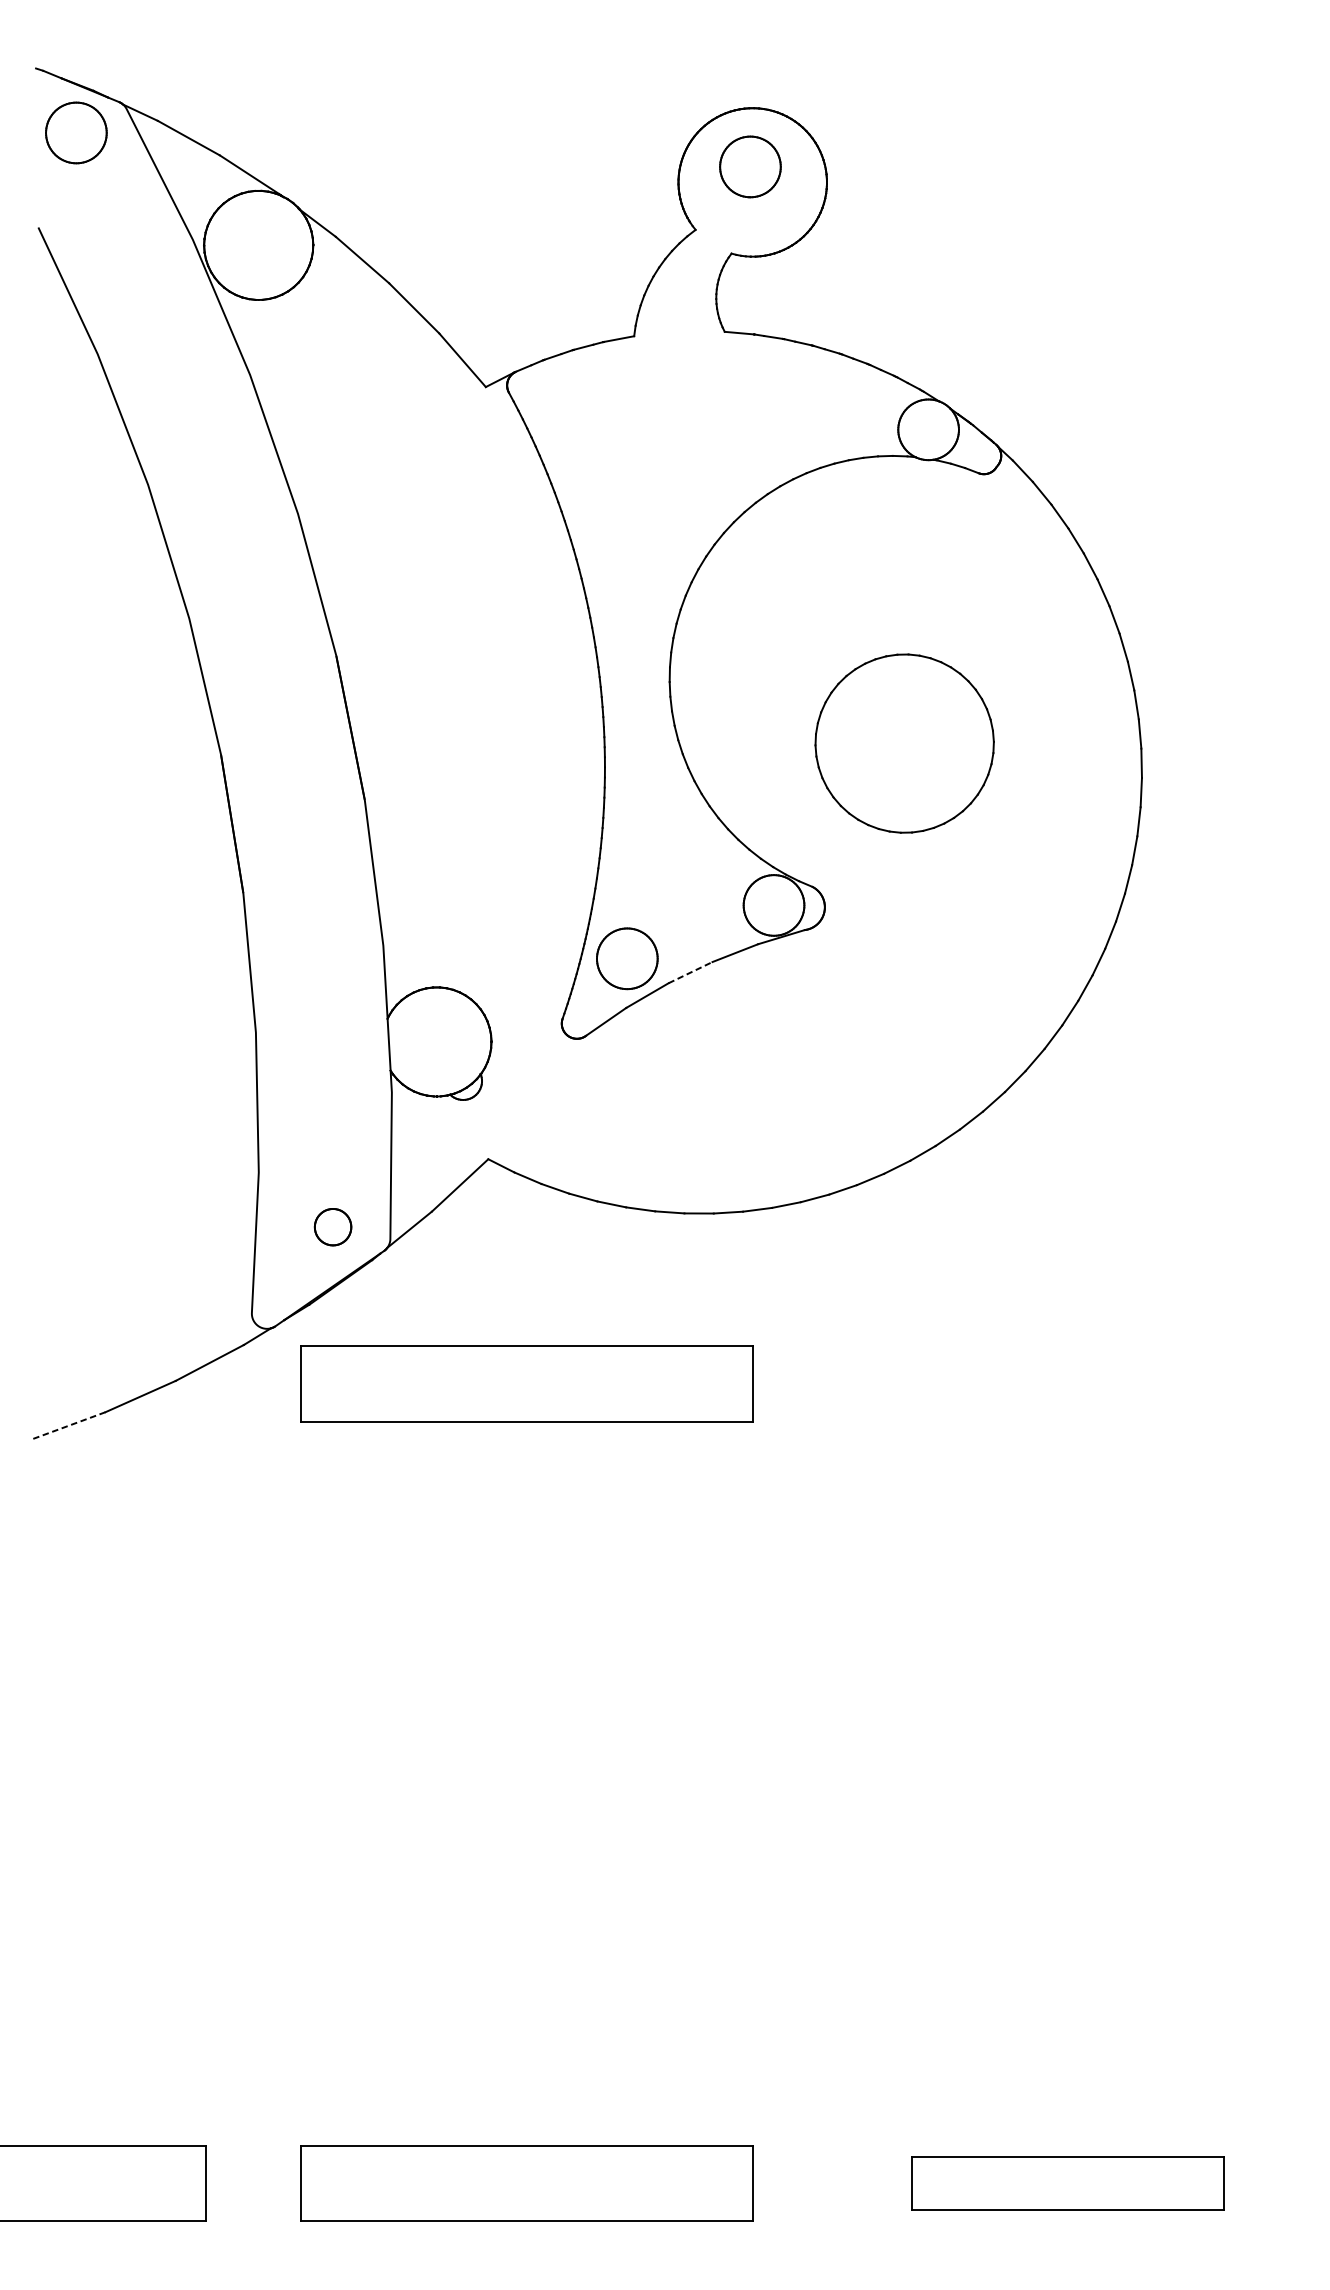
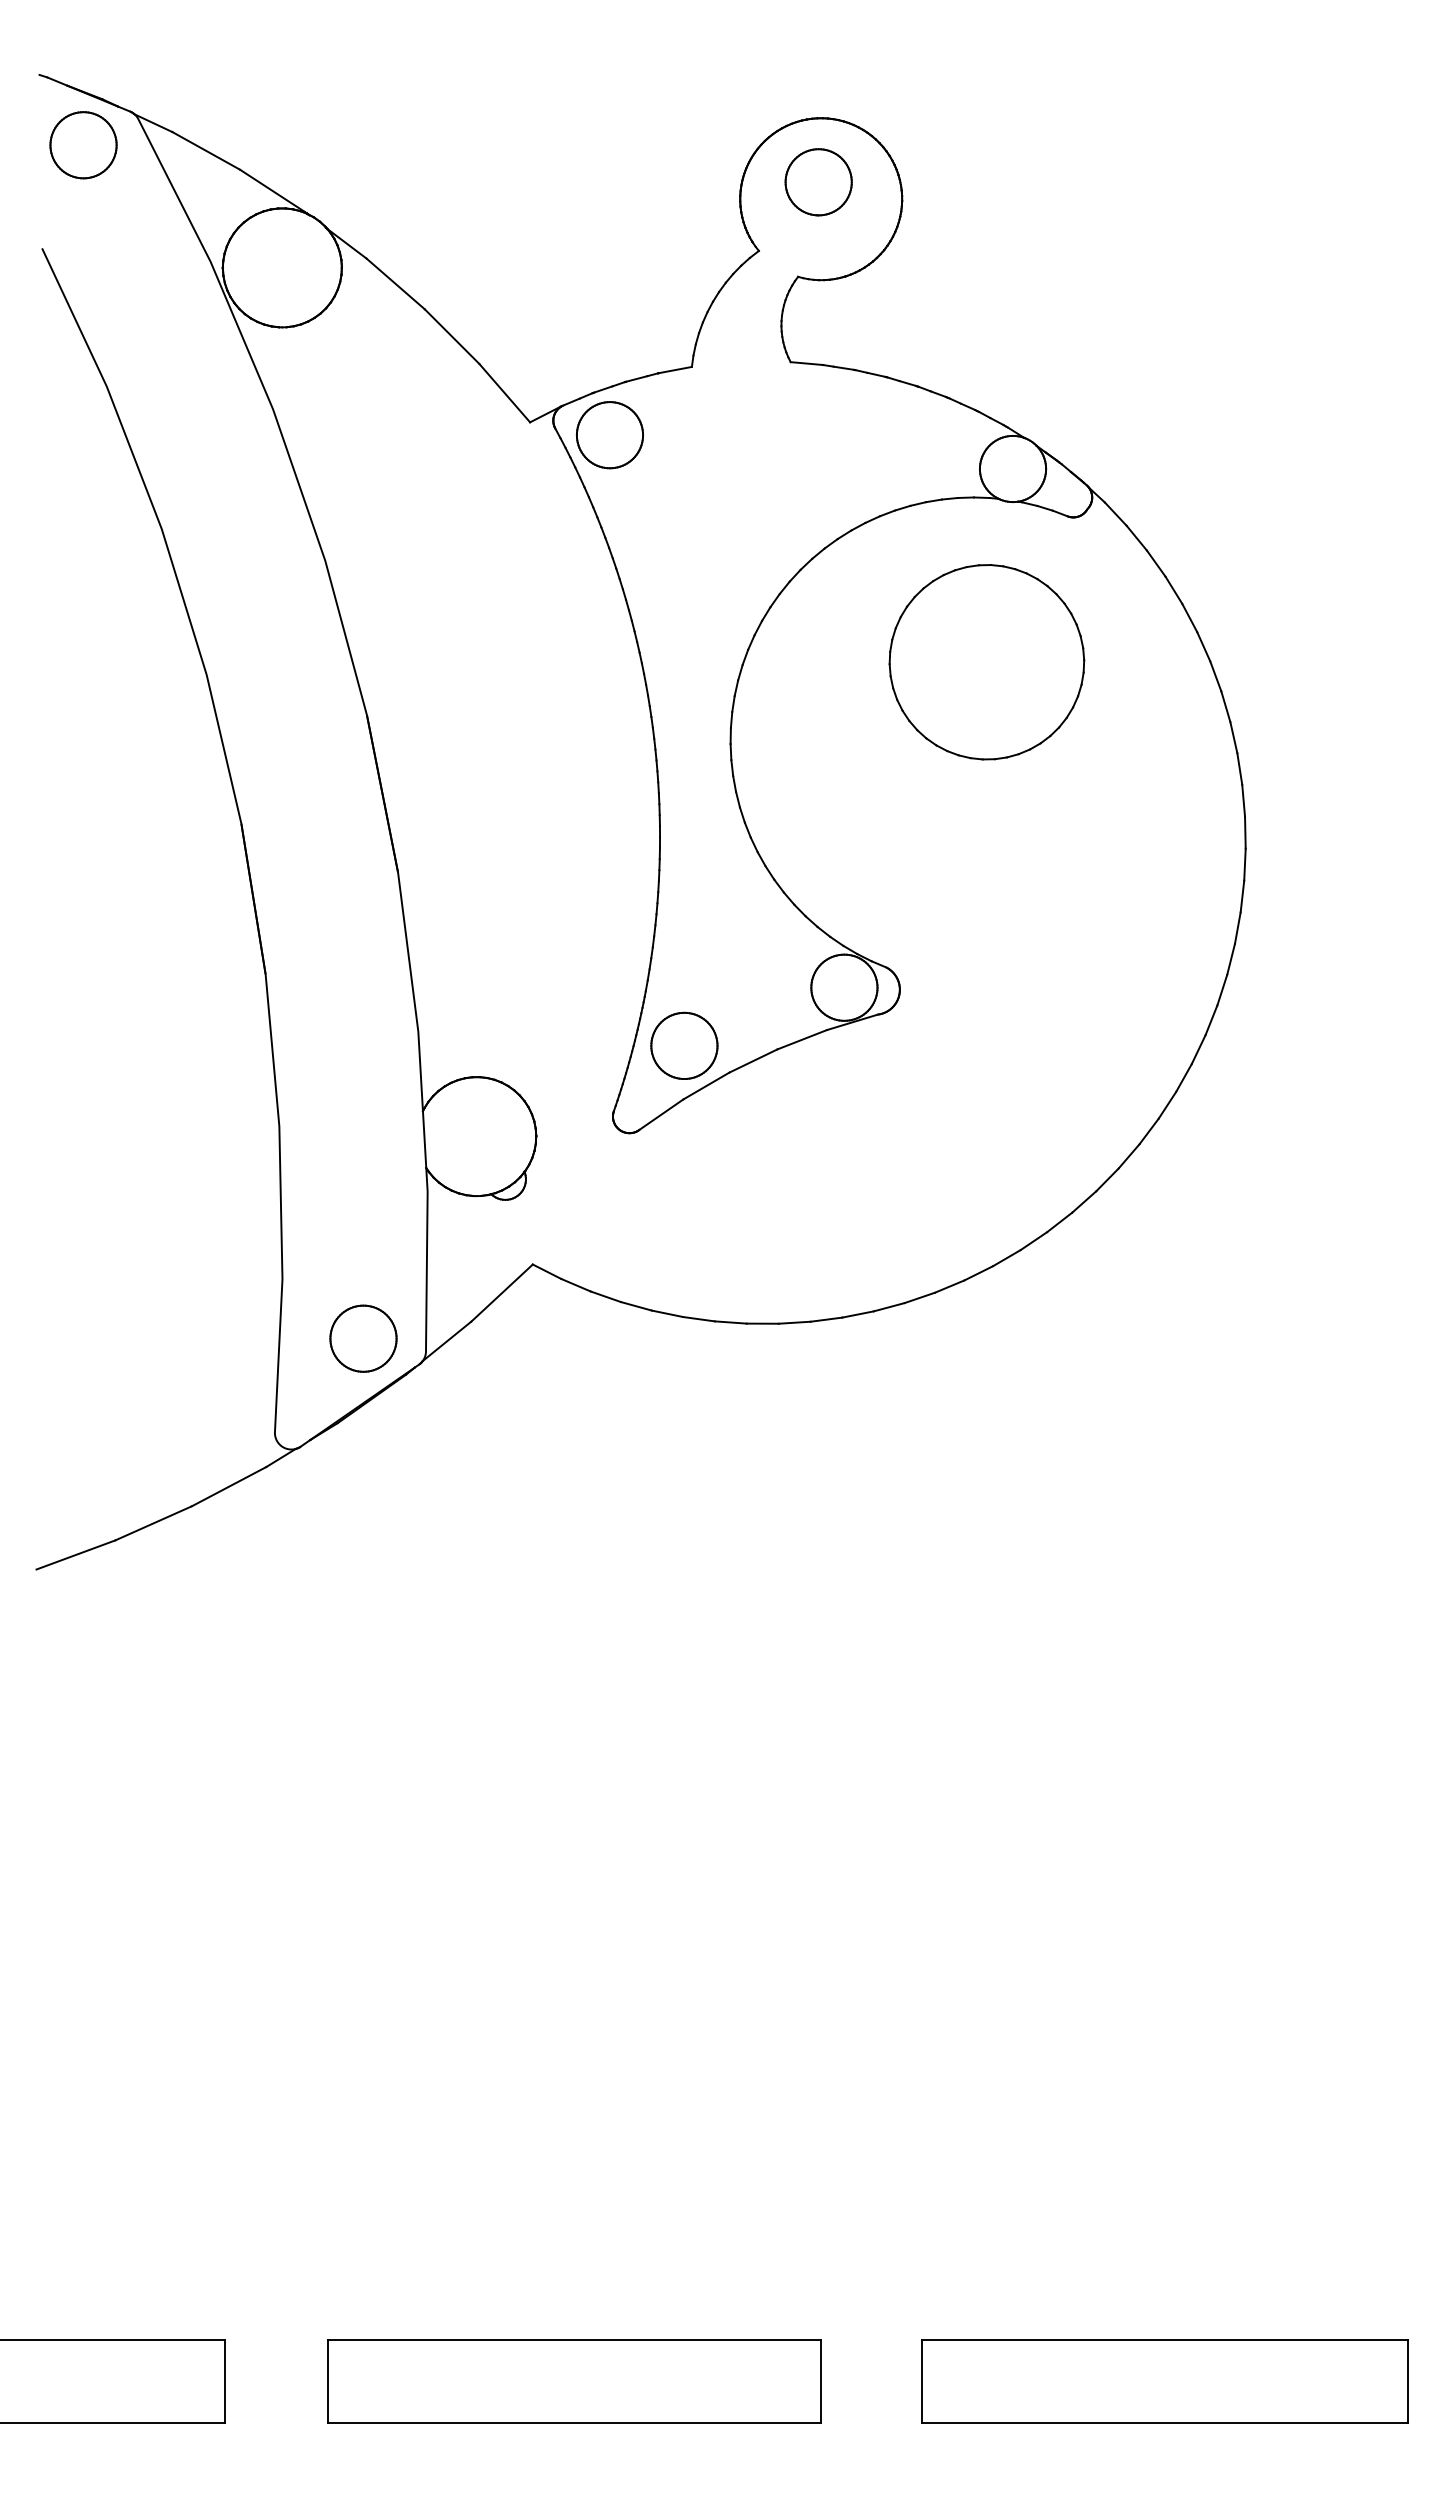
part: (558, 399) -> (609, 435), added
part: (904, 743) -> (986, 662), moved
line: (690, 973) -> (753, 1061), dashed -> solid
part: (333, 1227) -> (363, 1338), size x1.67
part: (526, 1383) -> (574, 1509), removed
line: (69, 1425) -> (75, 1554), dashed -> solid
part: (1067, 2183) -> (1164, 2381), size x1.43

